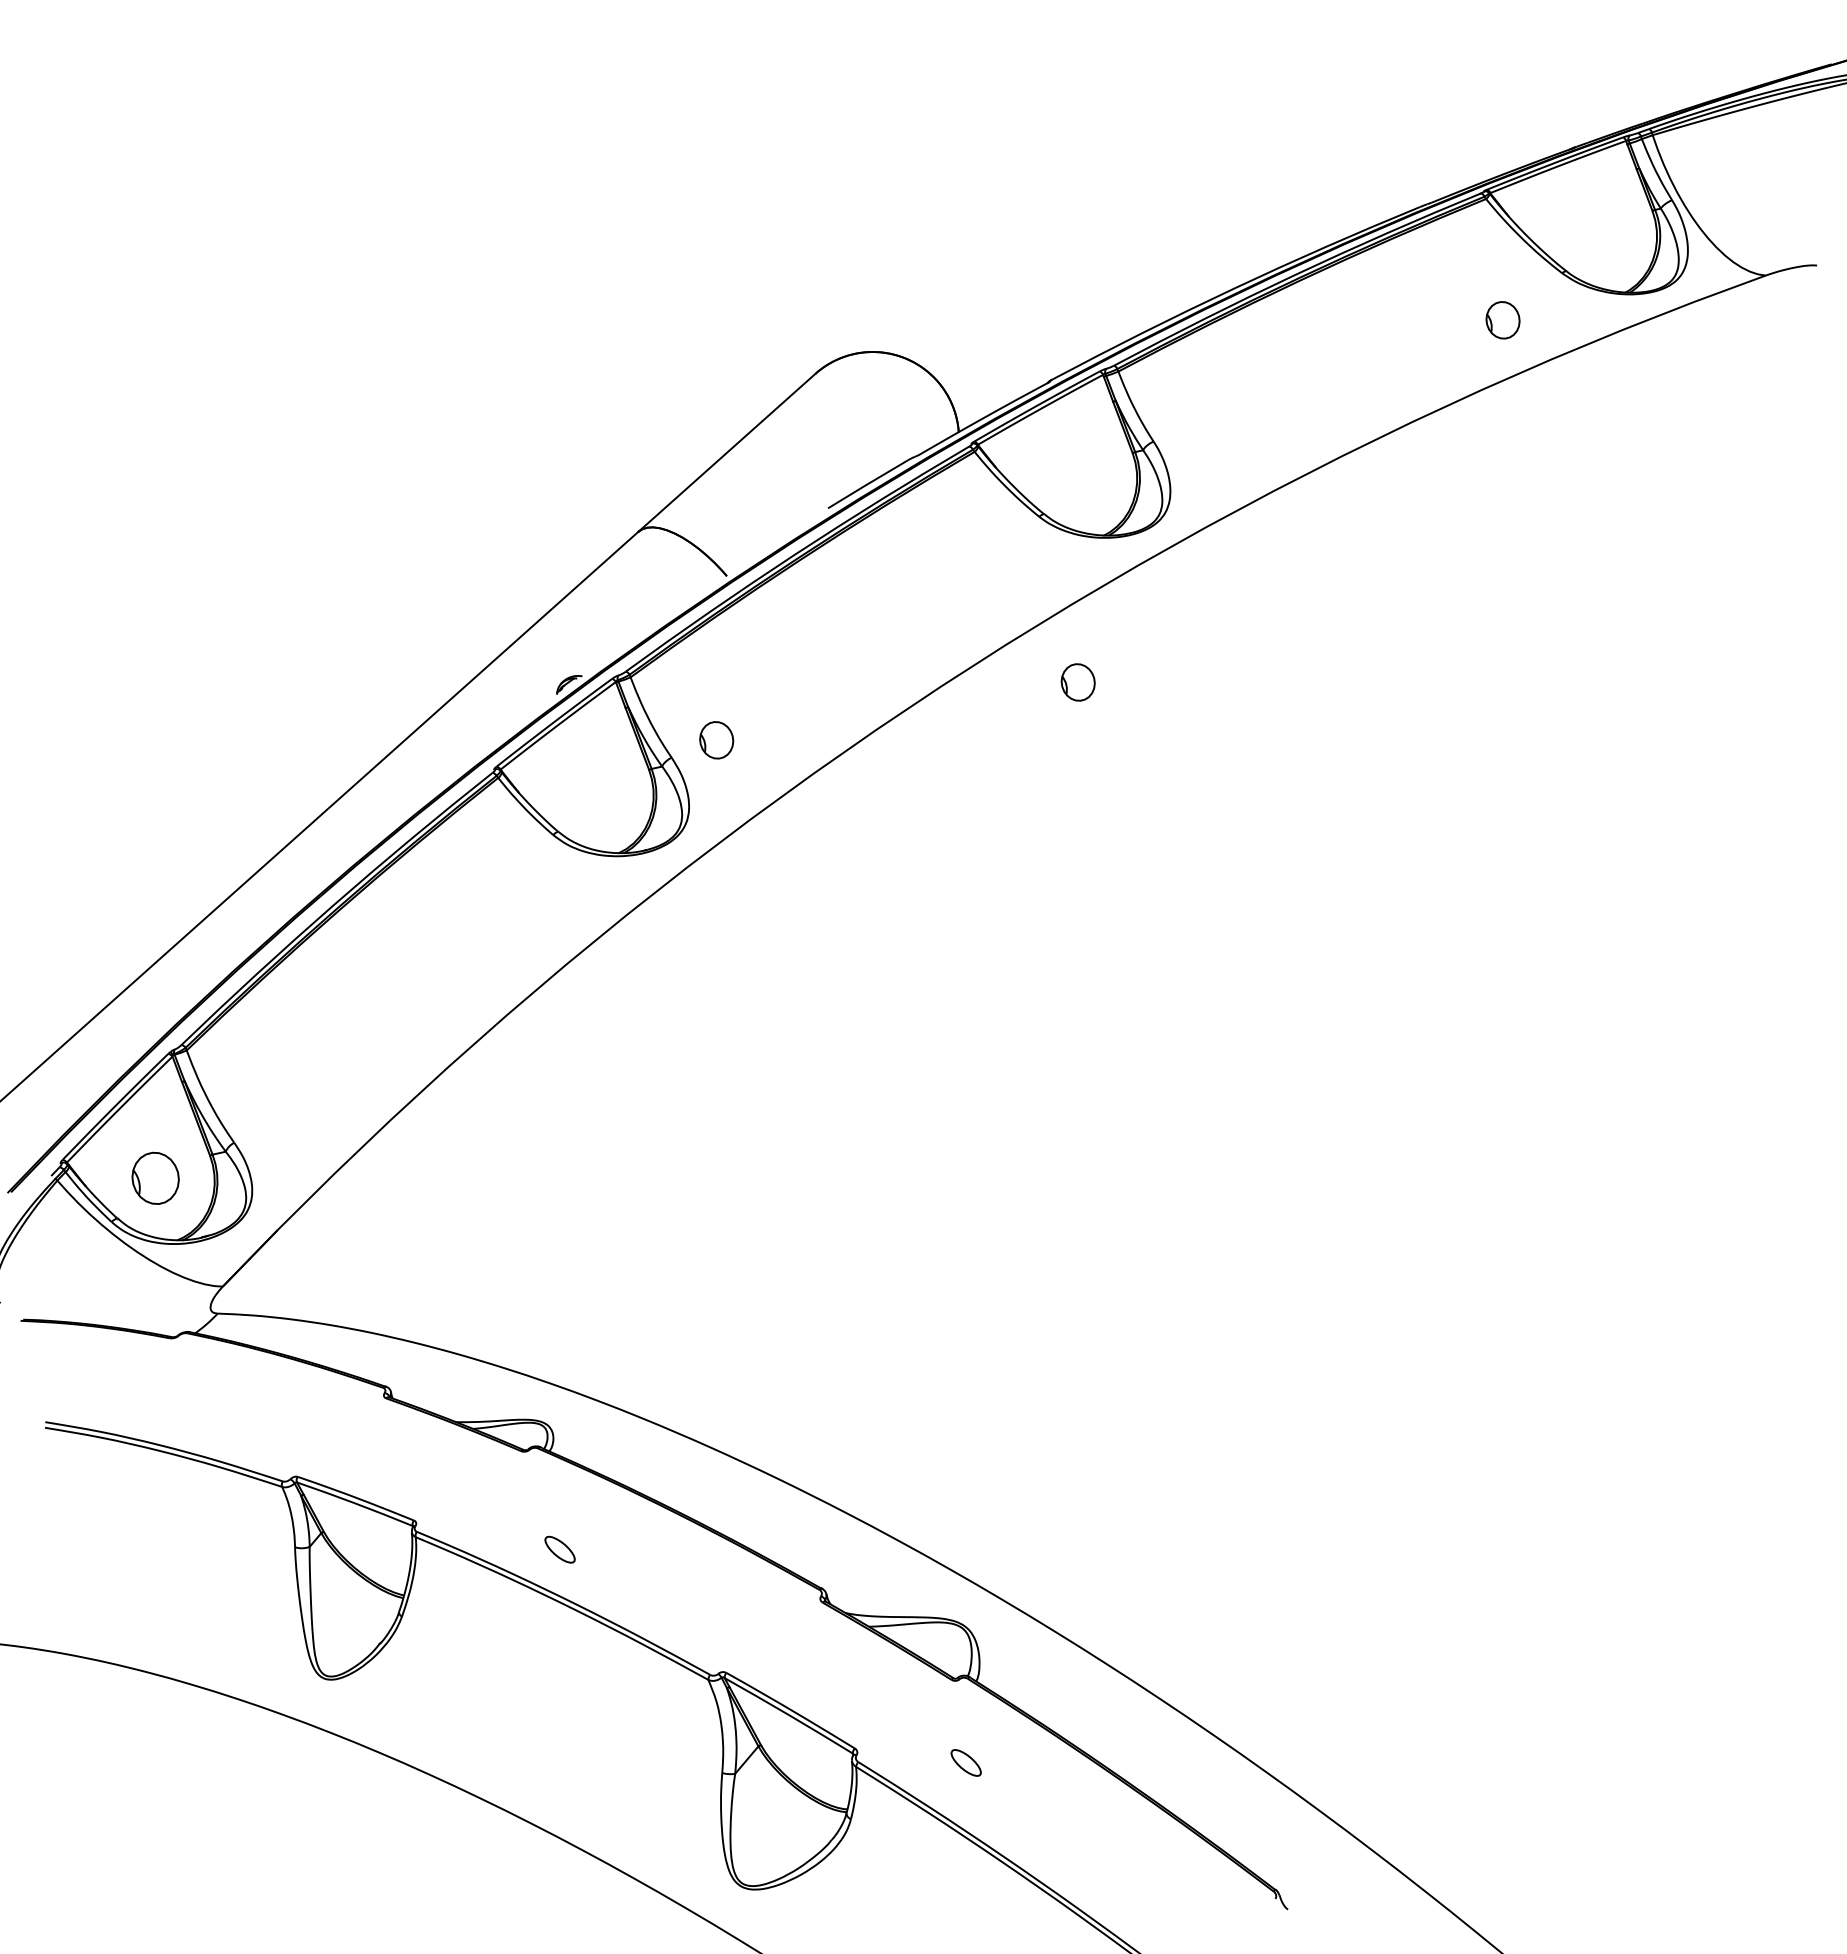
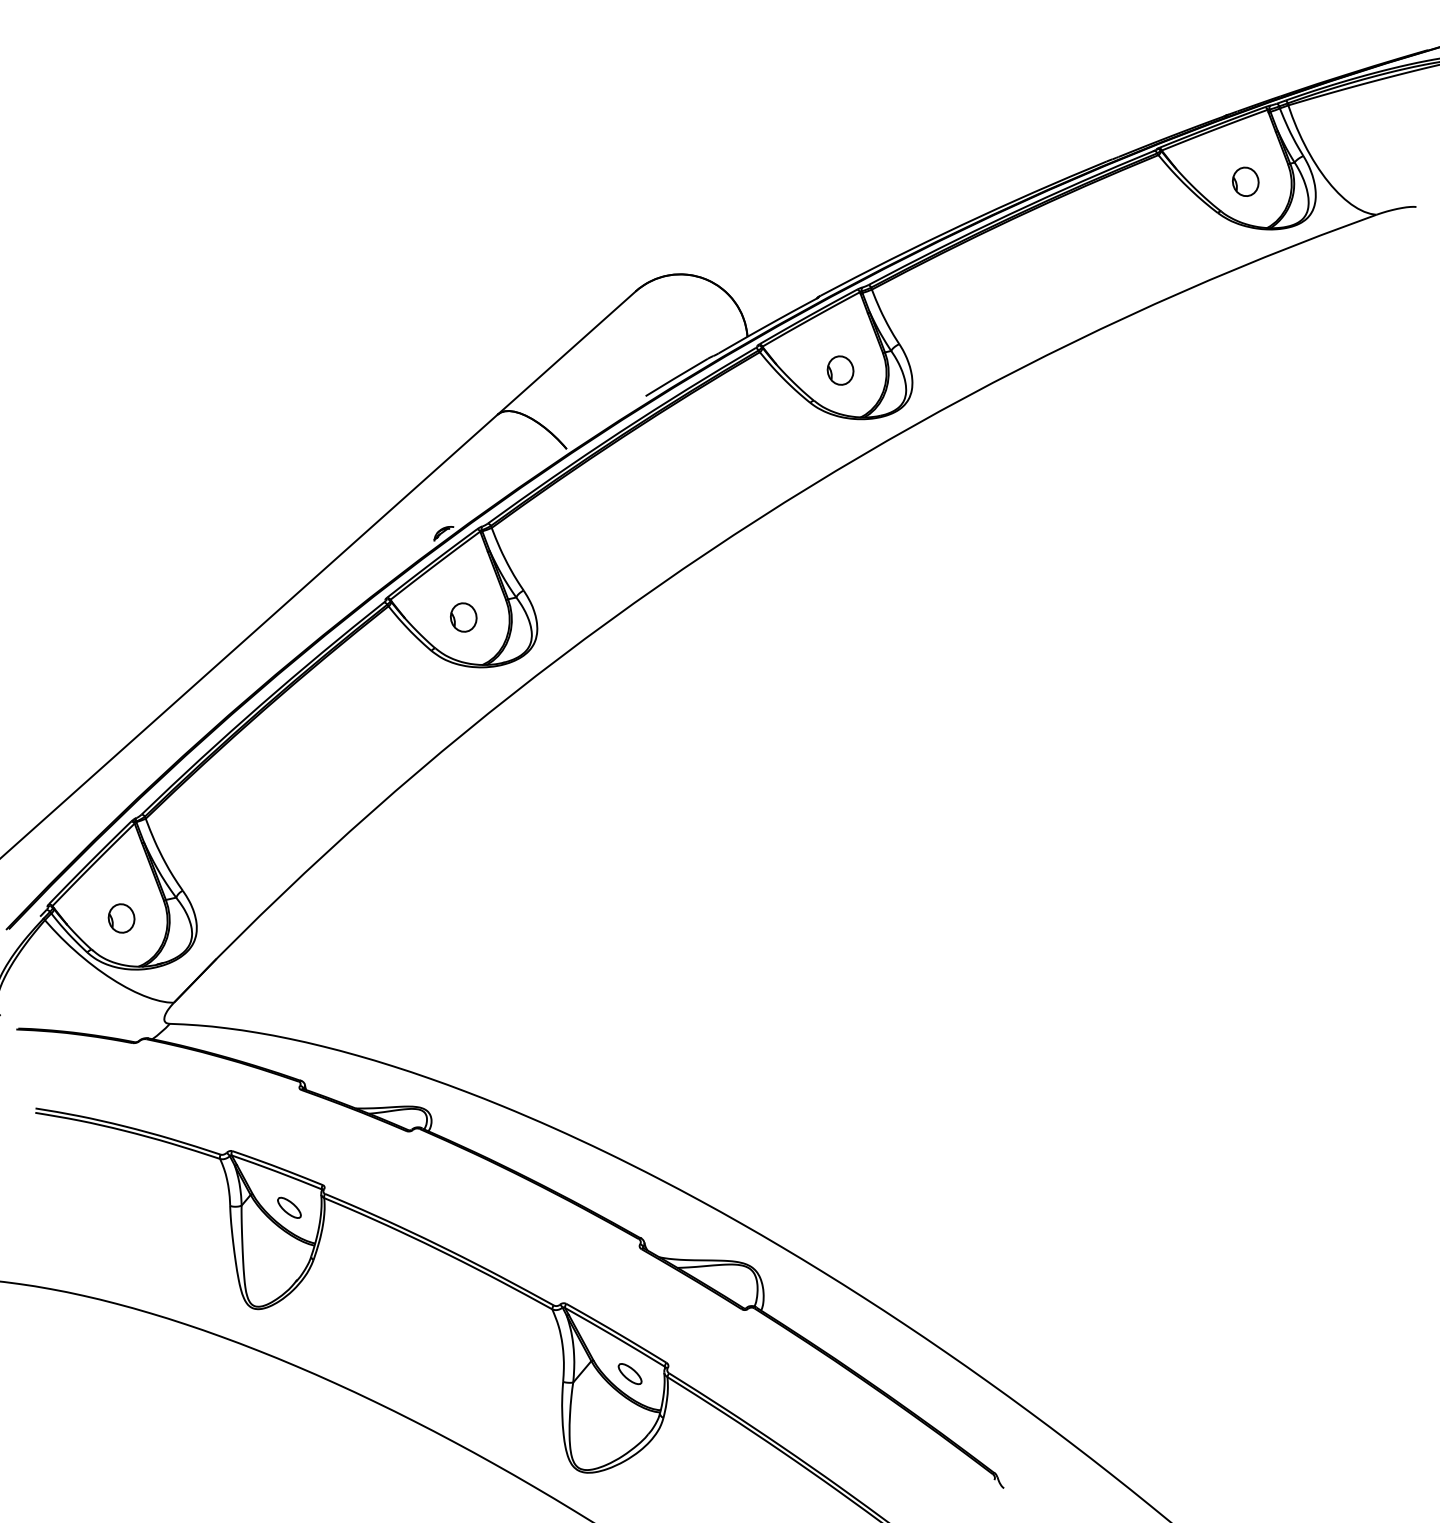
part: (1502, 320) -> (1245, 182), moved
part: (1077, 682) -> (840, 370), moved
part: (716, 740) -> (463, 617), moved
part: (155, 1178) -> (121, 918), size x0.71
part: (559, 1549) -> (288, 1207), moved
part: (965, 1762) -> (629, 1373), moved

